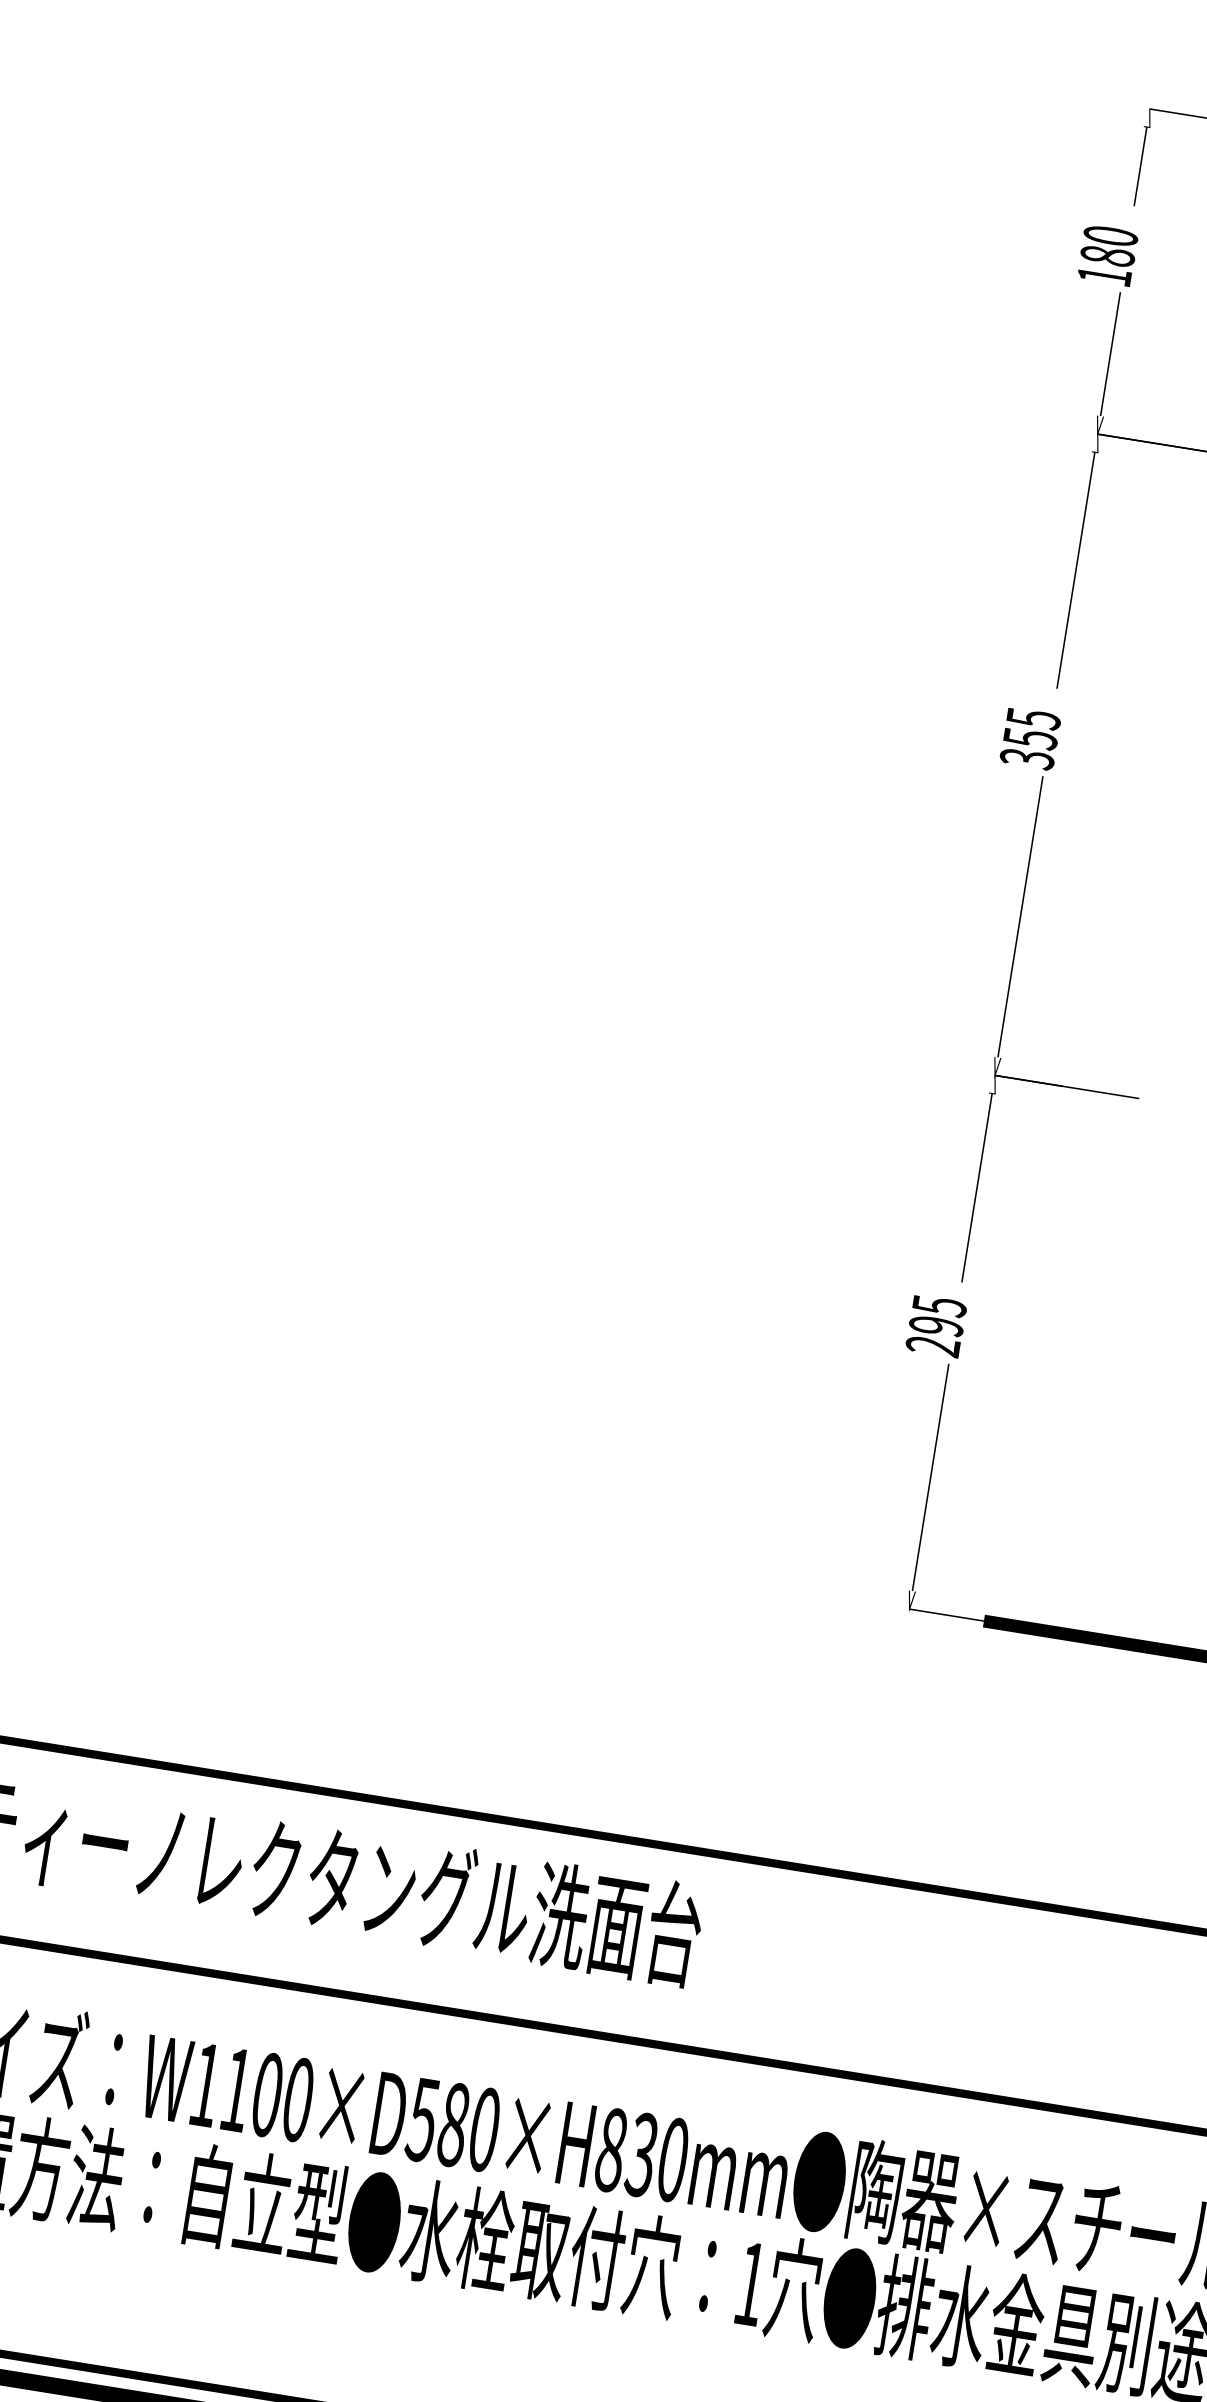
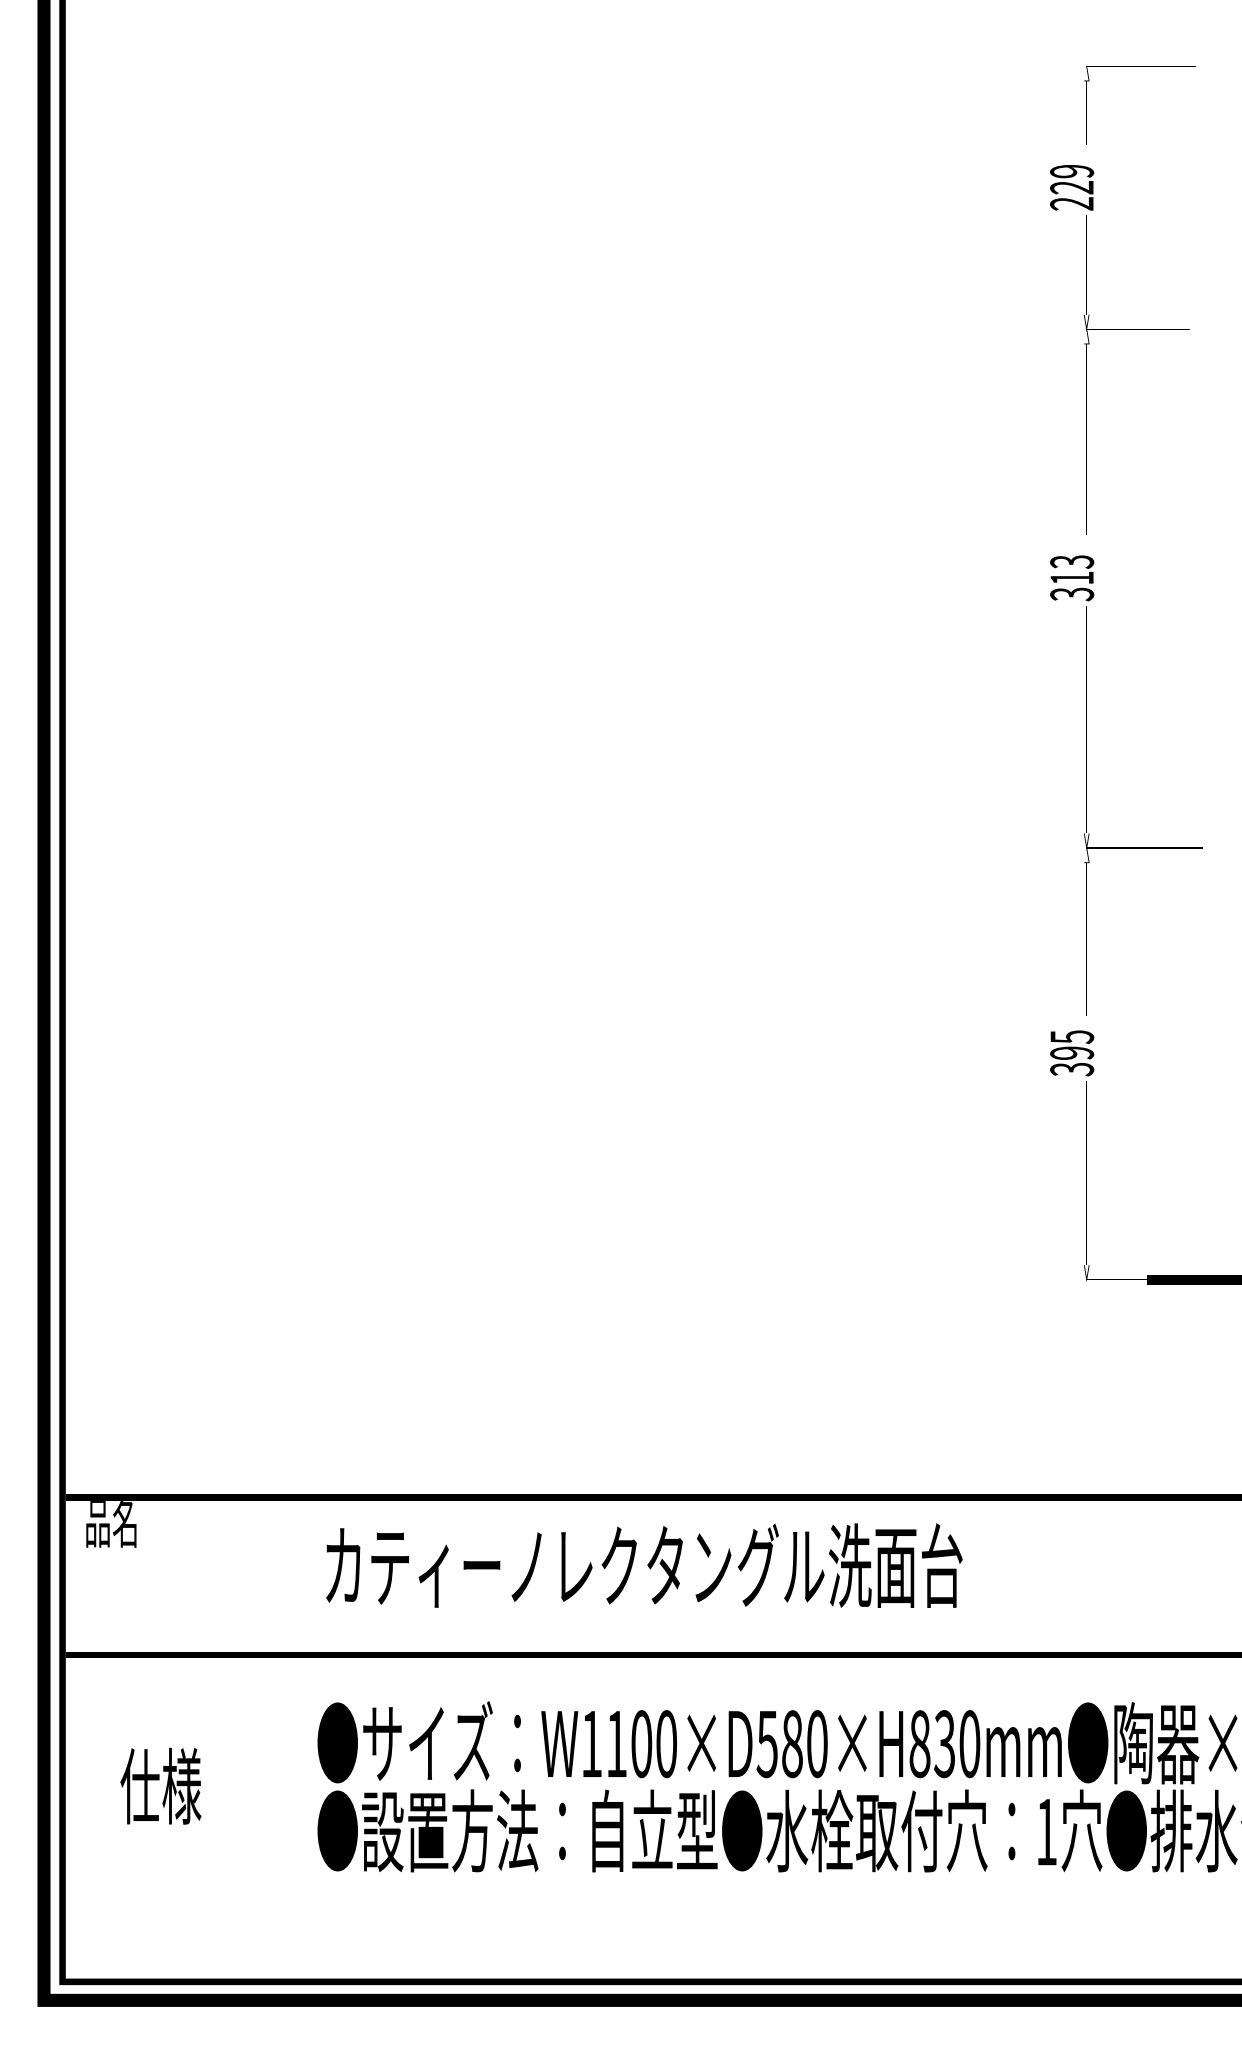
text: (1108, 256) -> (1072, 187), 180 -> 229
text: (1032, 729) -> (1072, 570), 355 -> 313
text: (933, 1346) -> (1072, 1069), 295 -> 395

